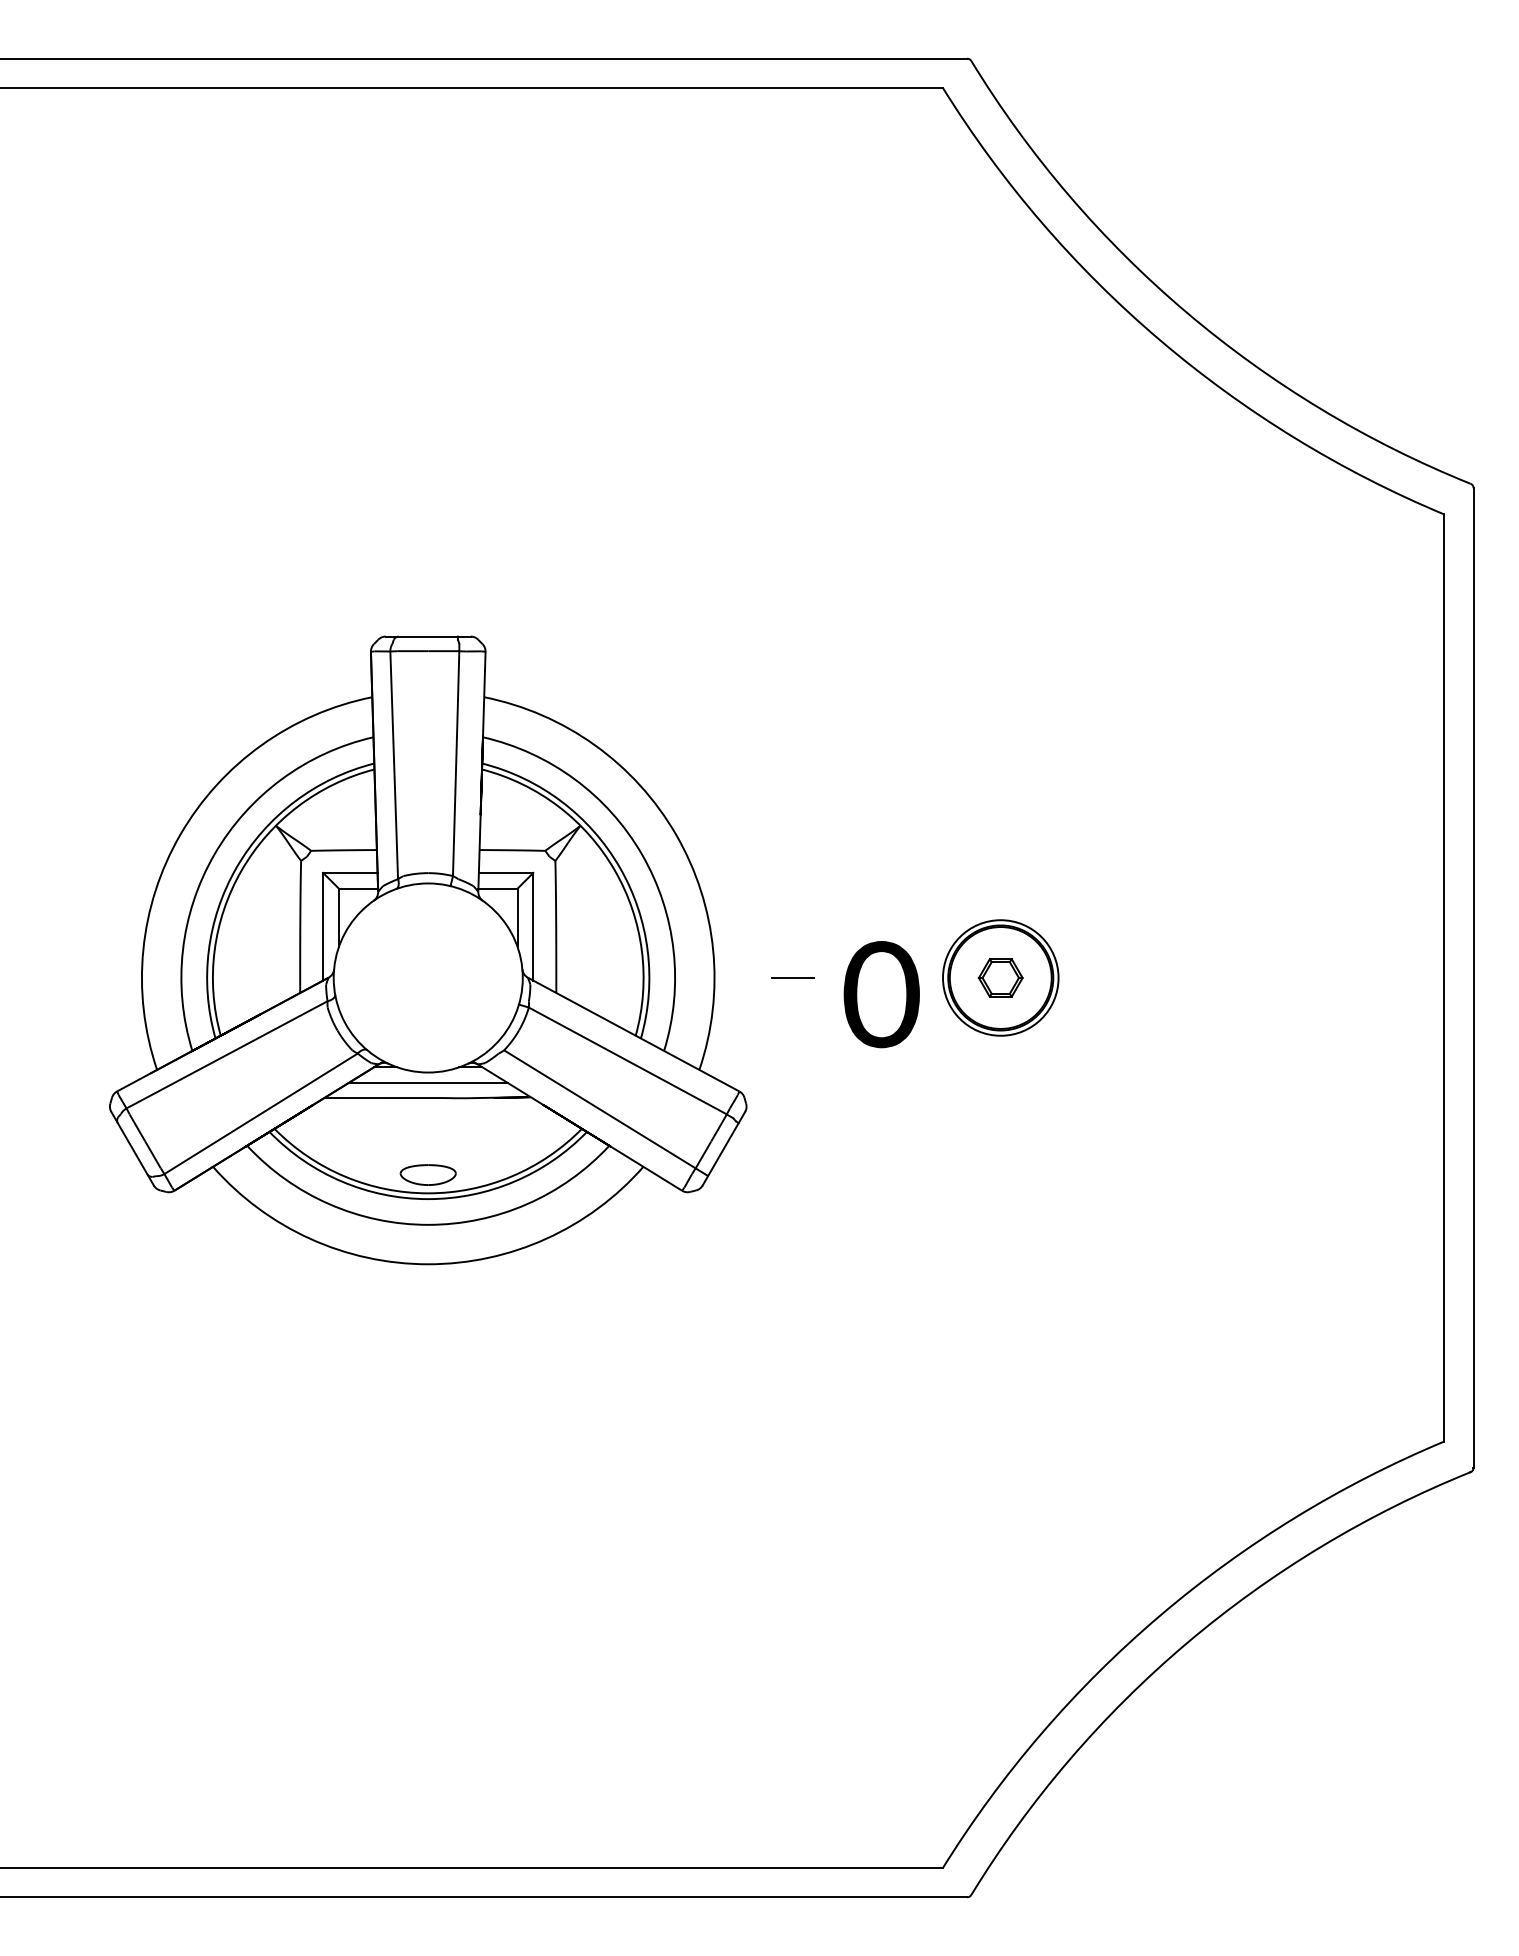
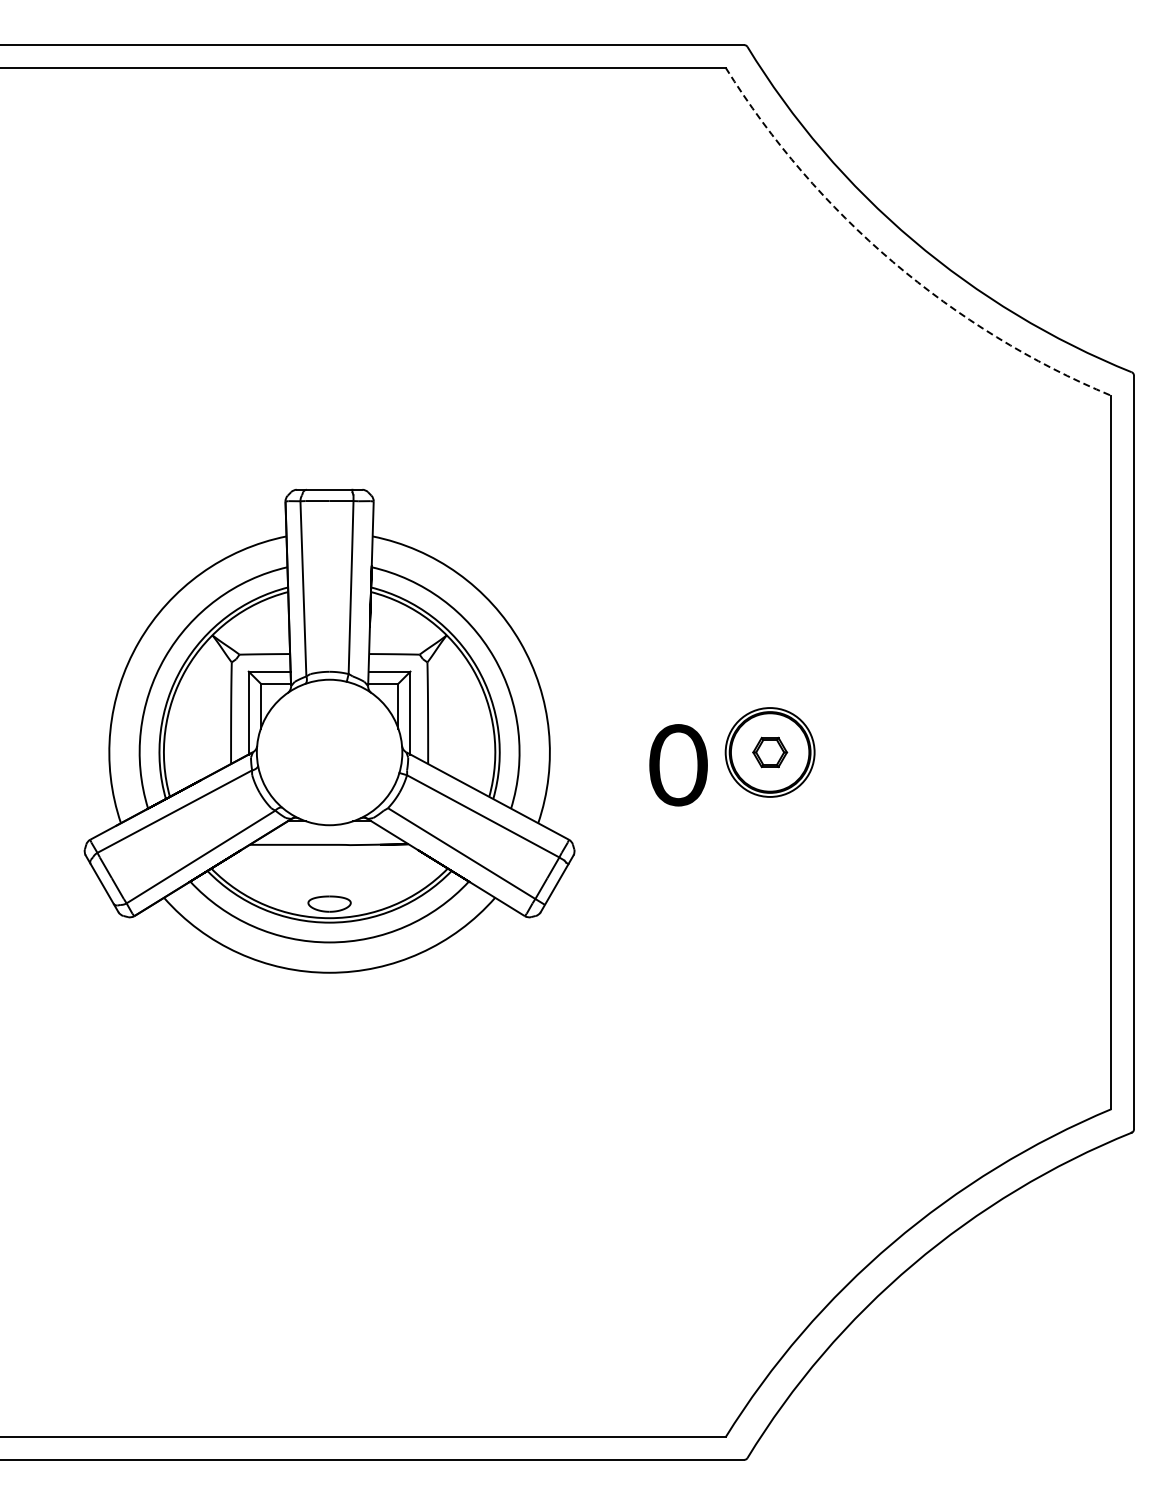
arc: (1159, 339) -> (892, 261), solid -> dashed
line: (793, 976) -> (610, 751), removed
line: (428, 1083) -> (329, 833), removed

